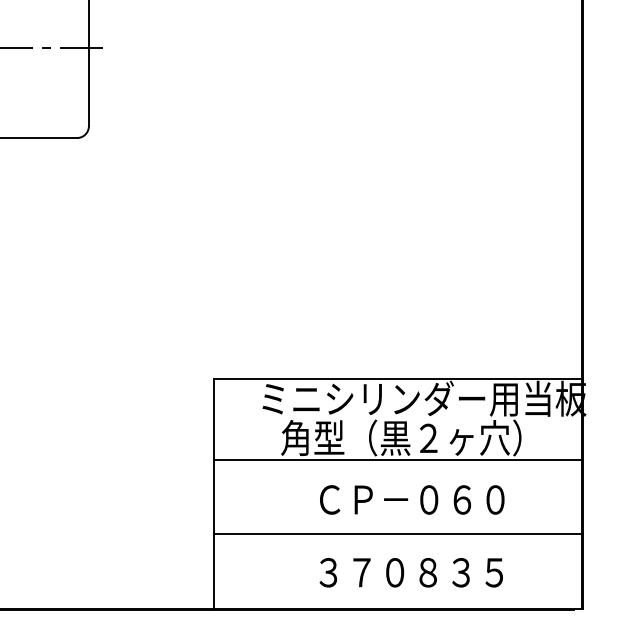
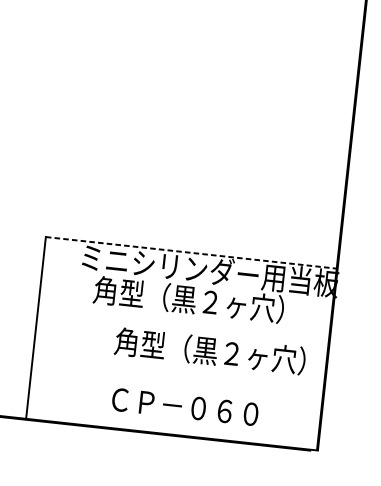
line: (398, 379) -> (191, 253), solid -> dashed
line: (398, 459) -> (184, 316), removed
text: (434, 499) -> (209, 351), ＣＰ－０６０ -> 角型（黒２ヶ穴）
line: (398, 534) -> (178, 375), removed
text: (411, 572) -> (185, 406), ３７０８３５ -> ＣＰ－０６０

